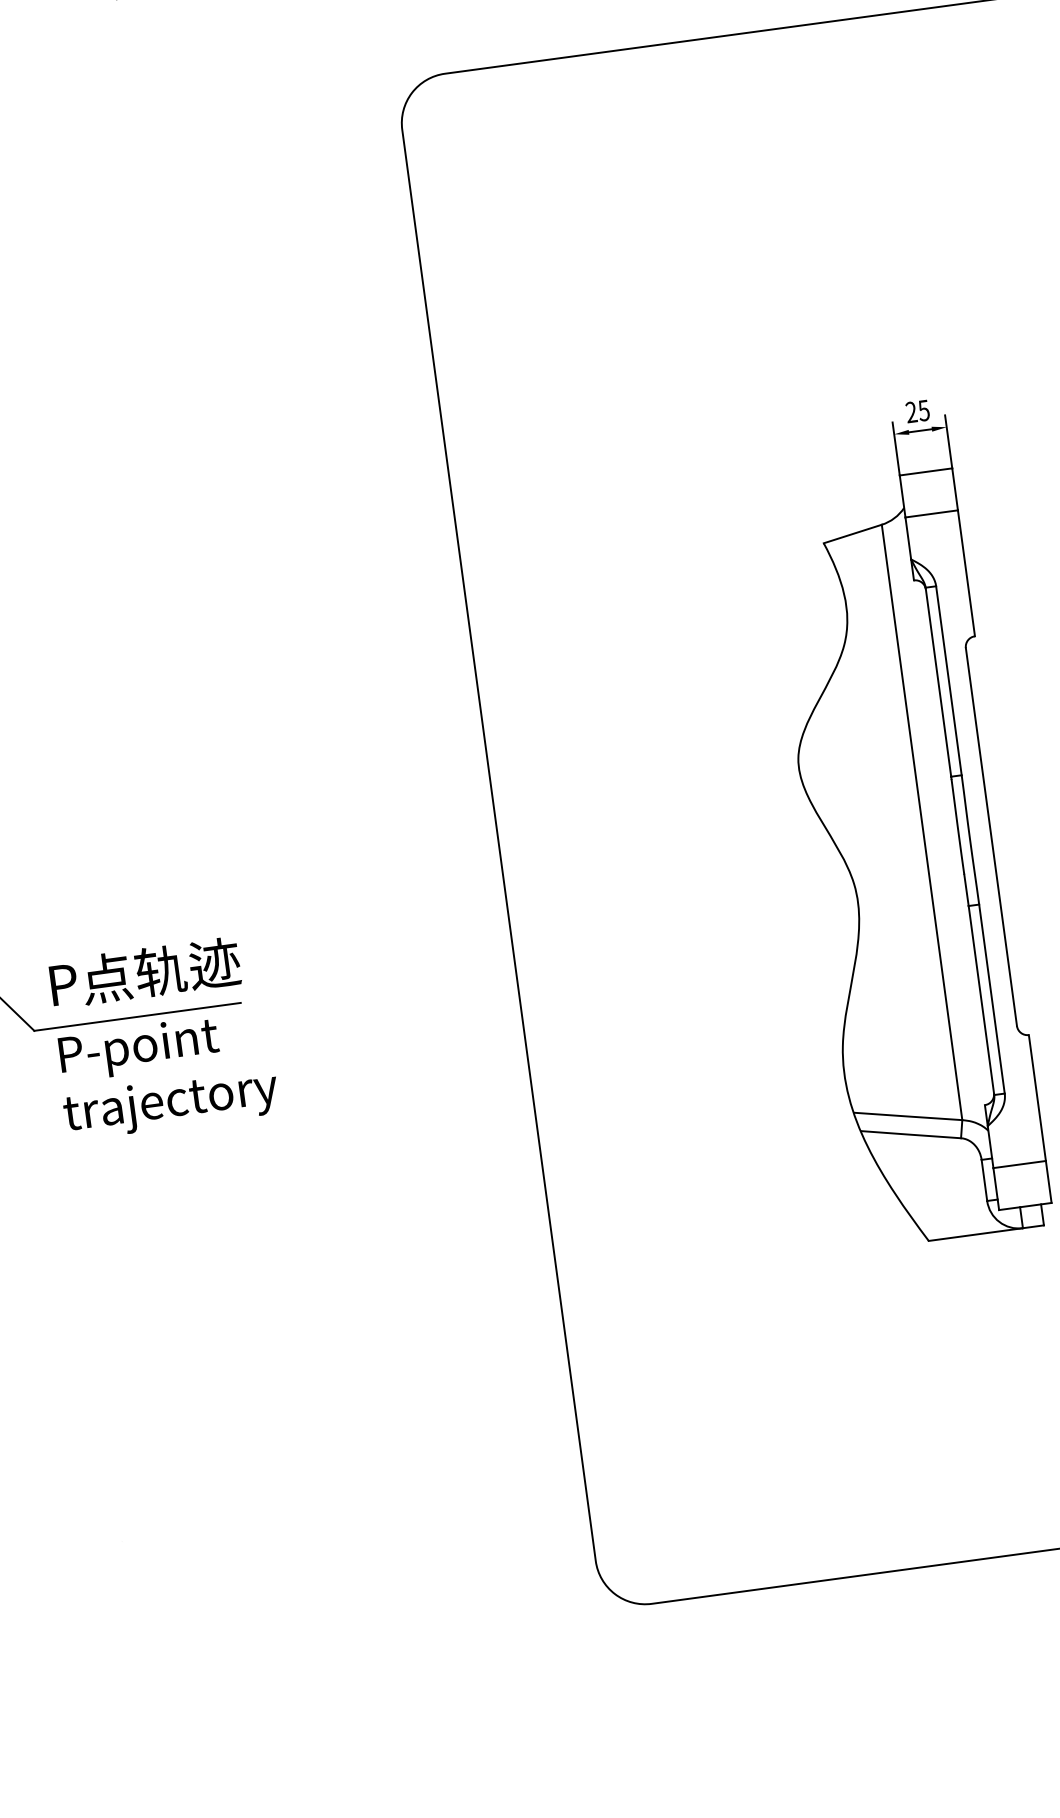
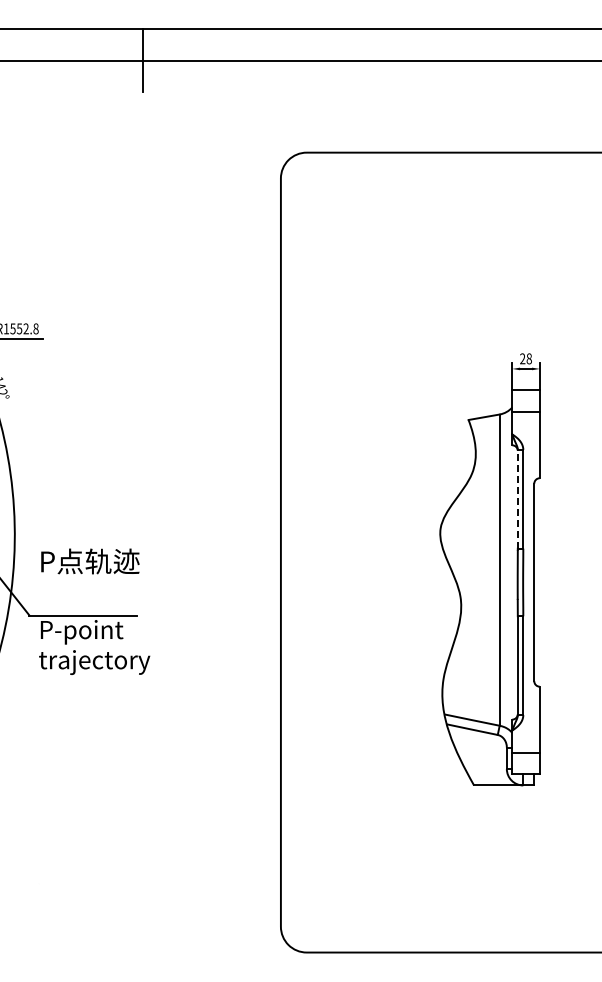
text: (922, 410) -> (528, 358), 25 -> 28
line: (937, 680) -> (517, 498), solid -> dashed
text: (145, 972) -> (90, 561), moved

